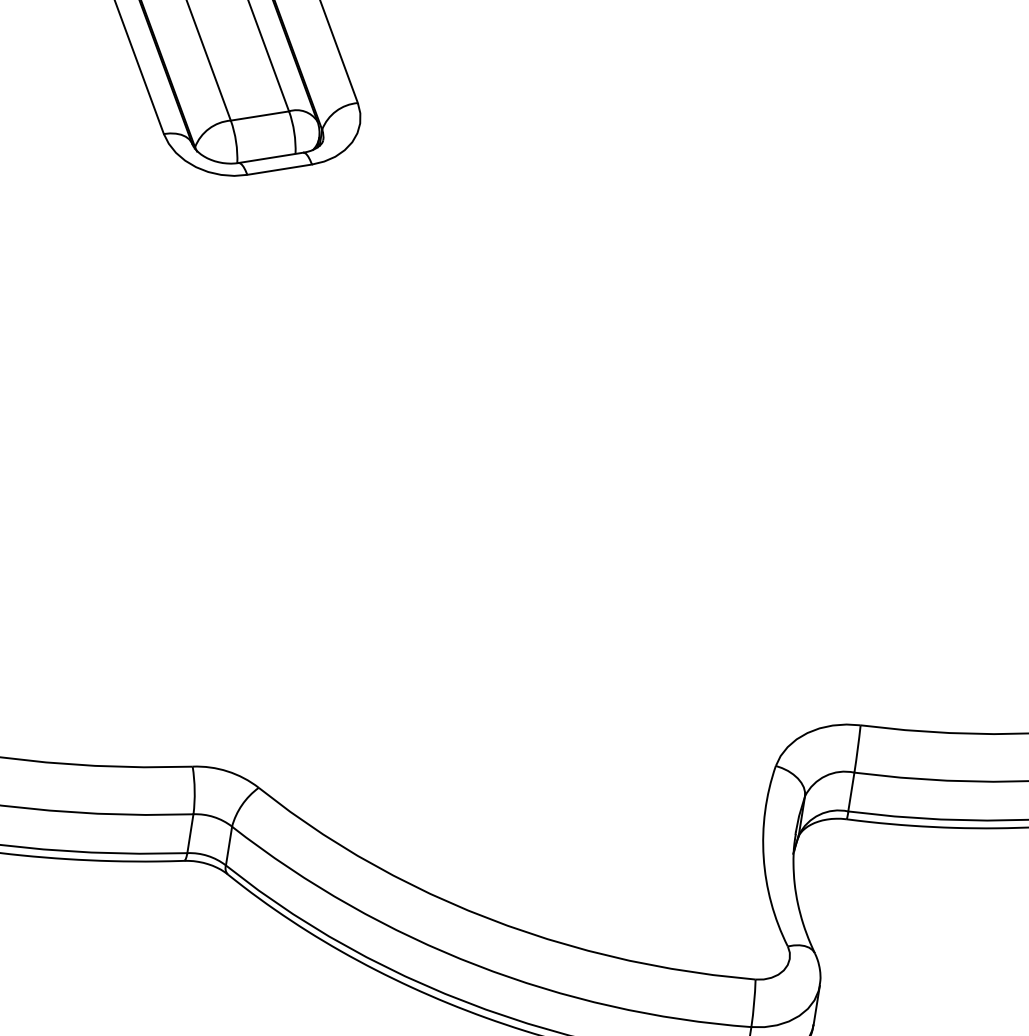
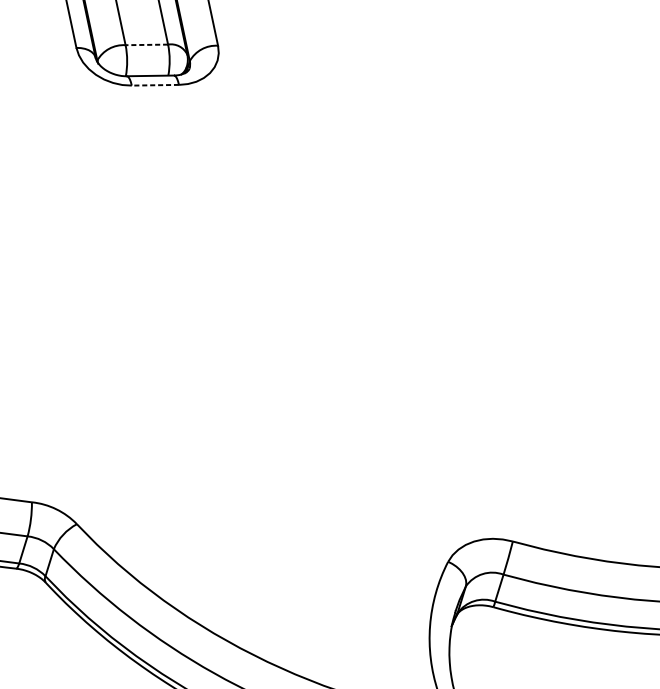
line: (259, 116) -> (146, 45), solid -> dashed
line: (279, 169) -> (155, 85), solid -> dashed

